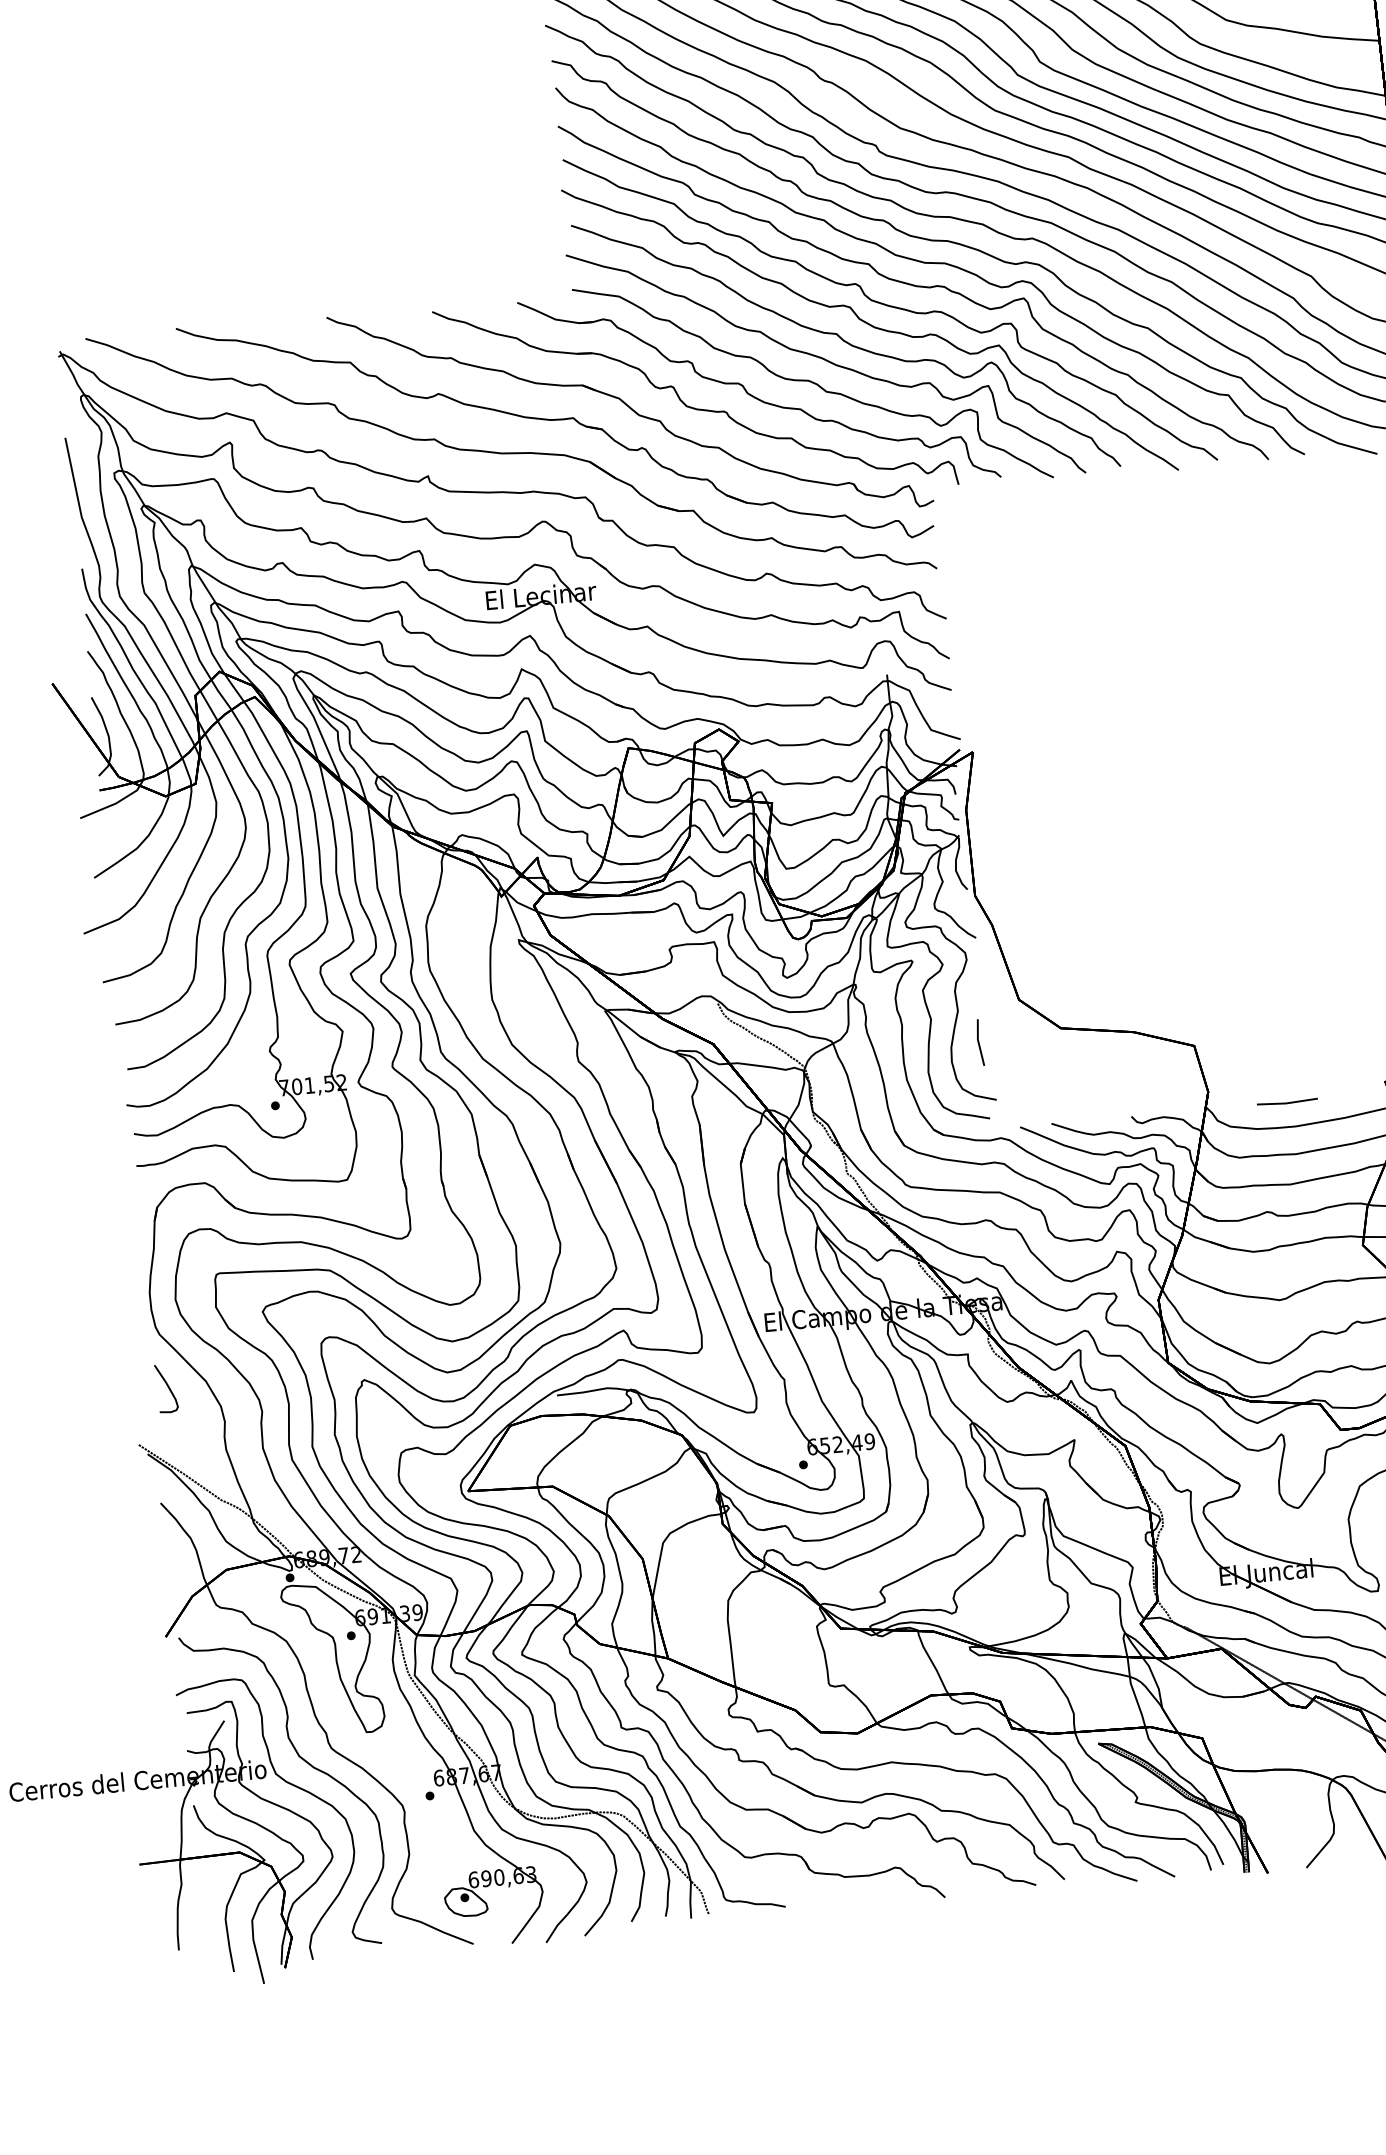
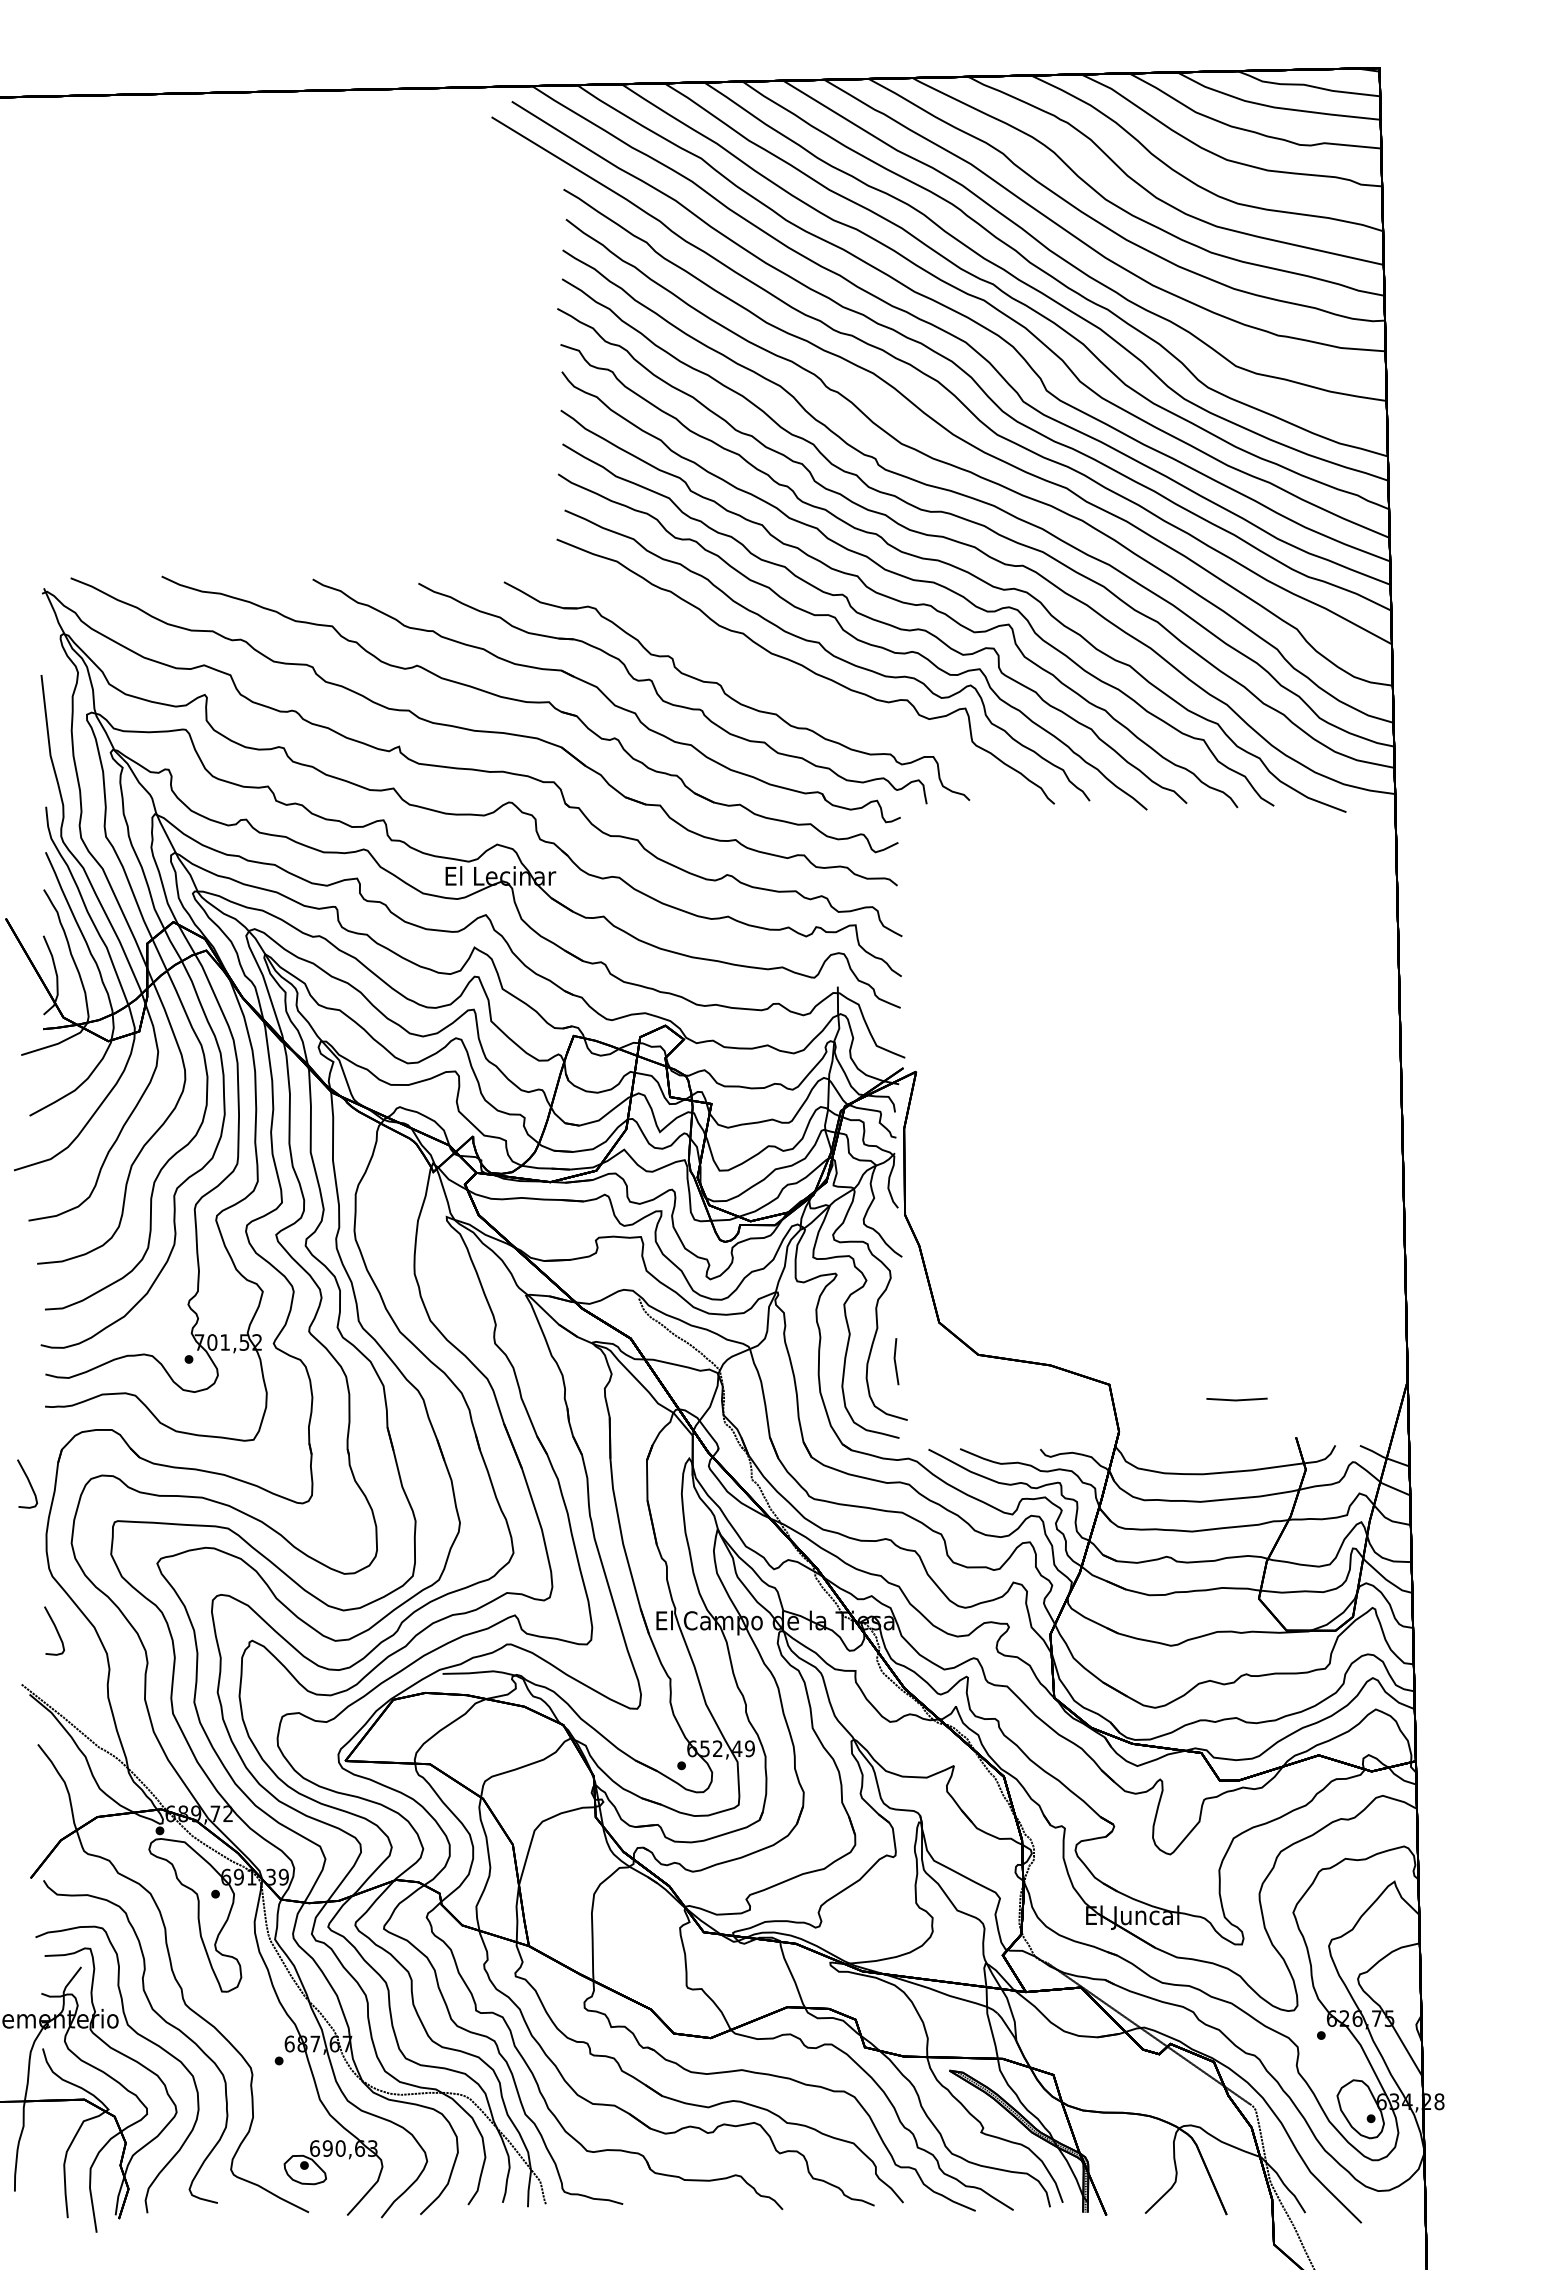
part: (812, 383) -> (790, 689), removed
part: (1286, 1102) -> (1236, 1399), moved
part: (126, 1244) -> (27, 1483), added

